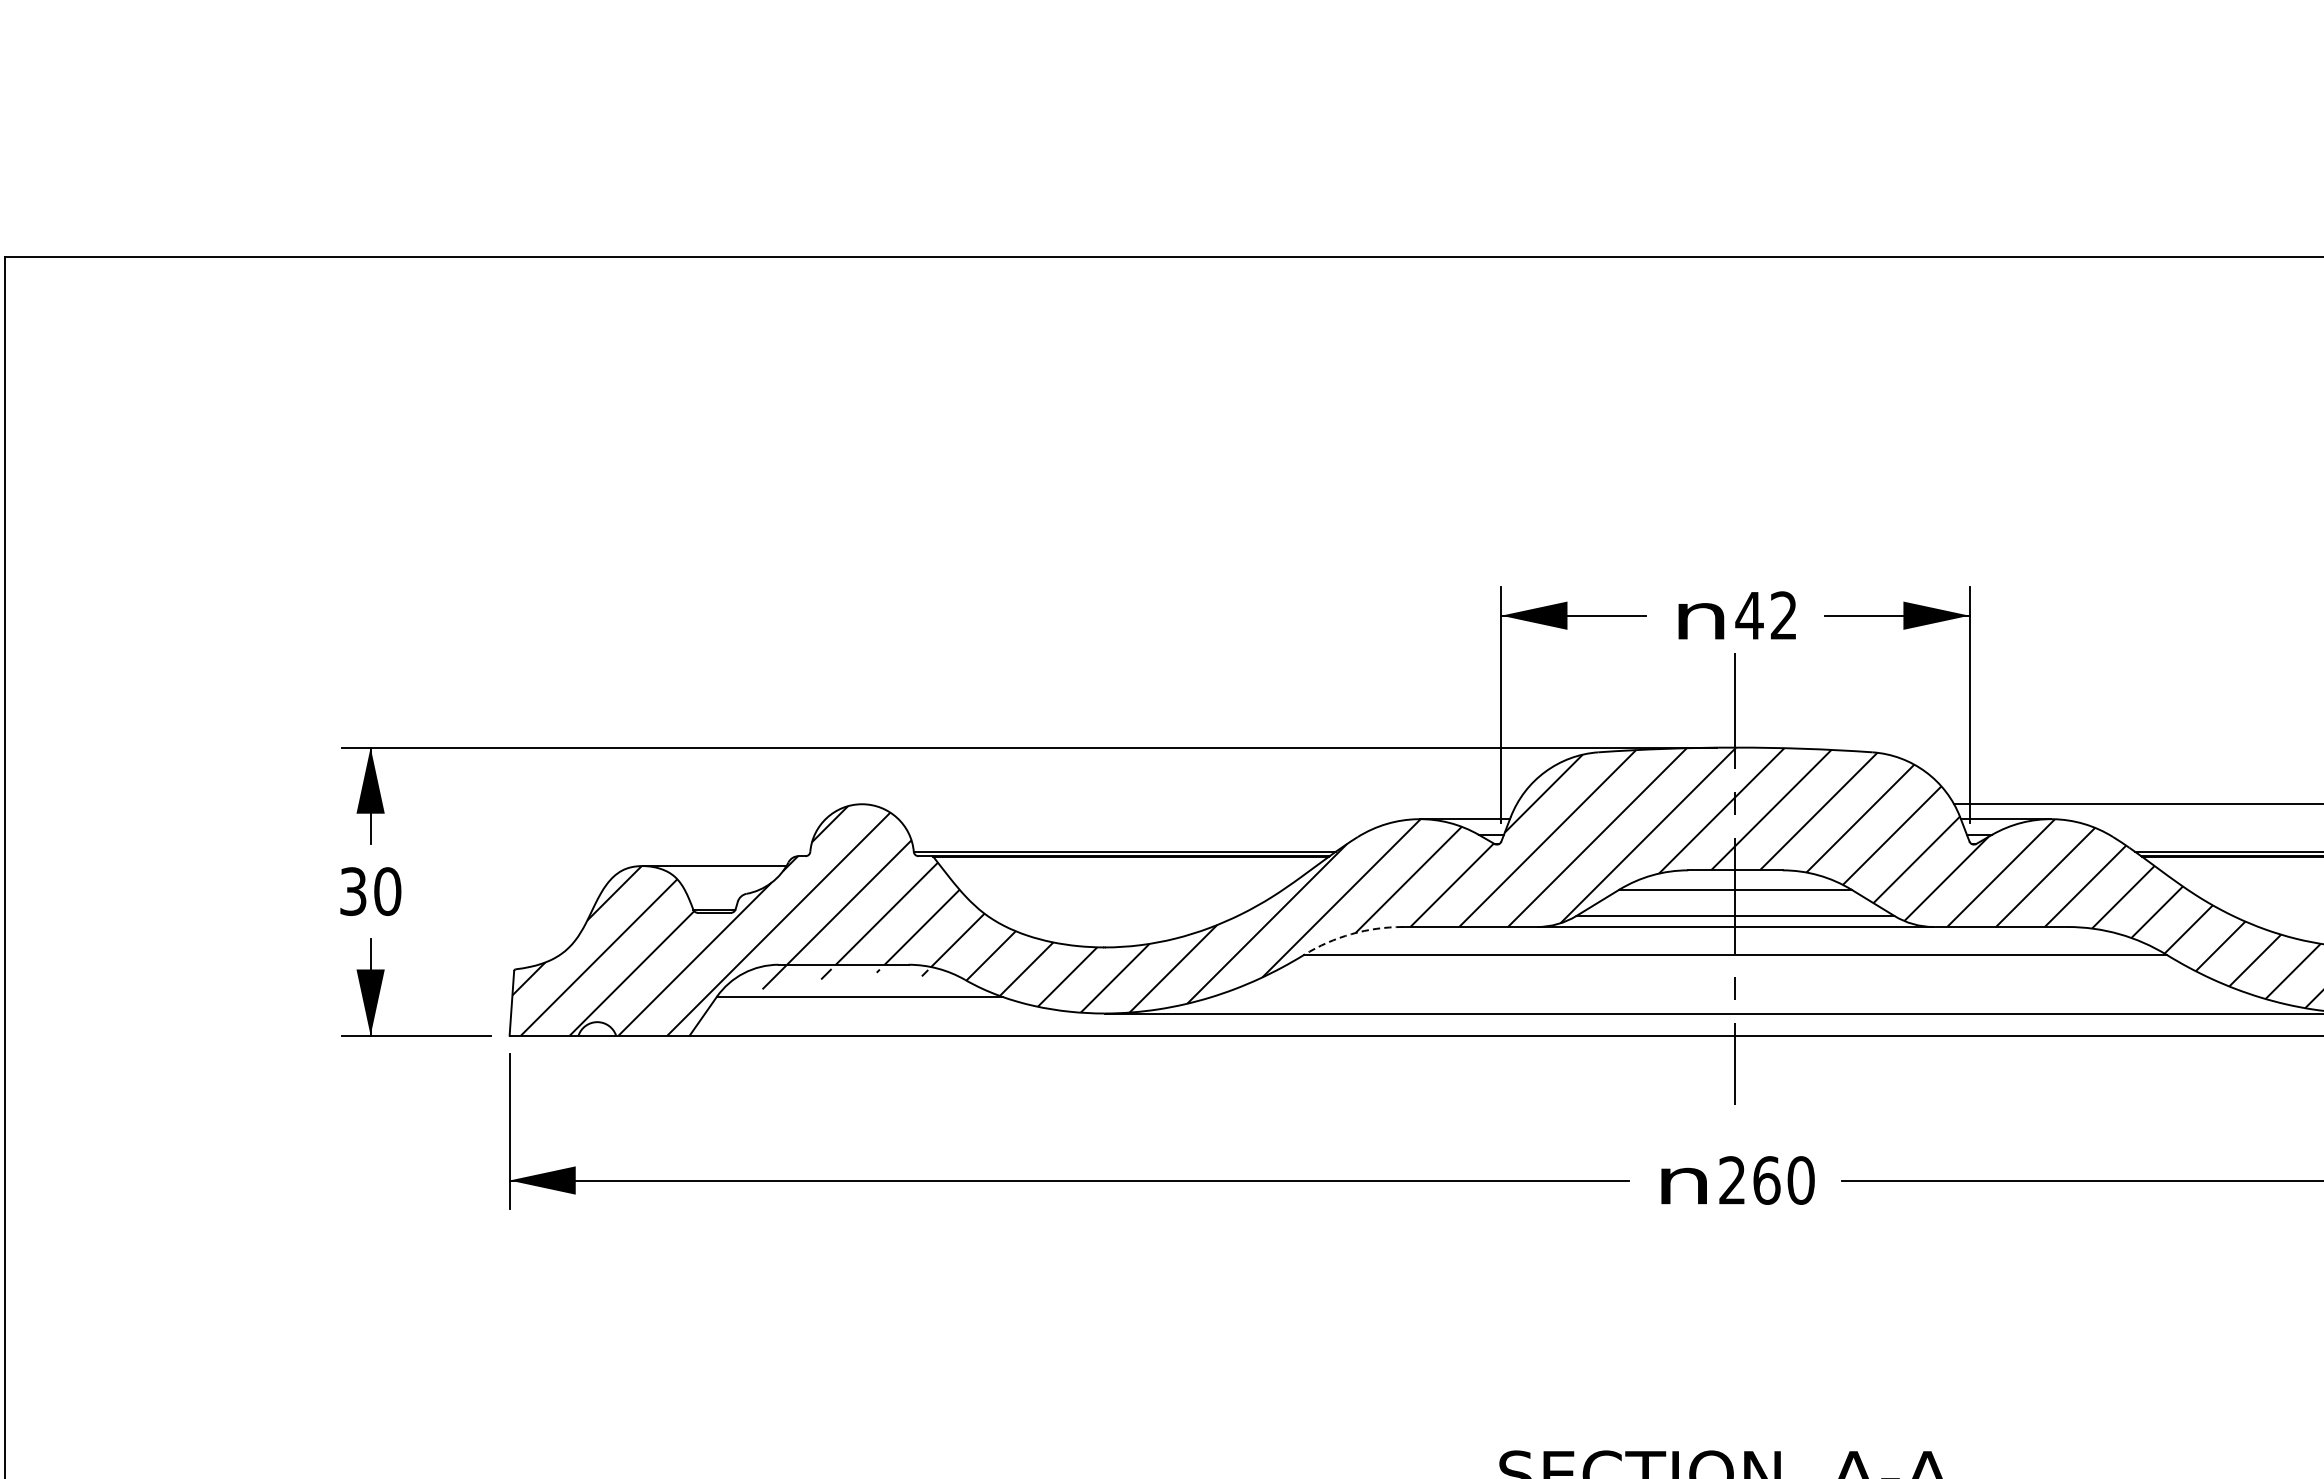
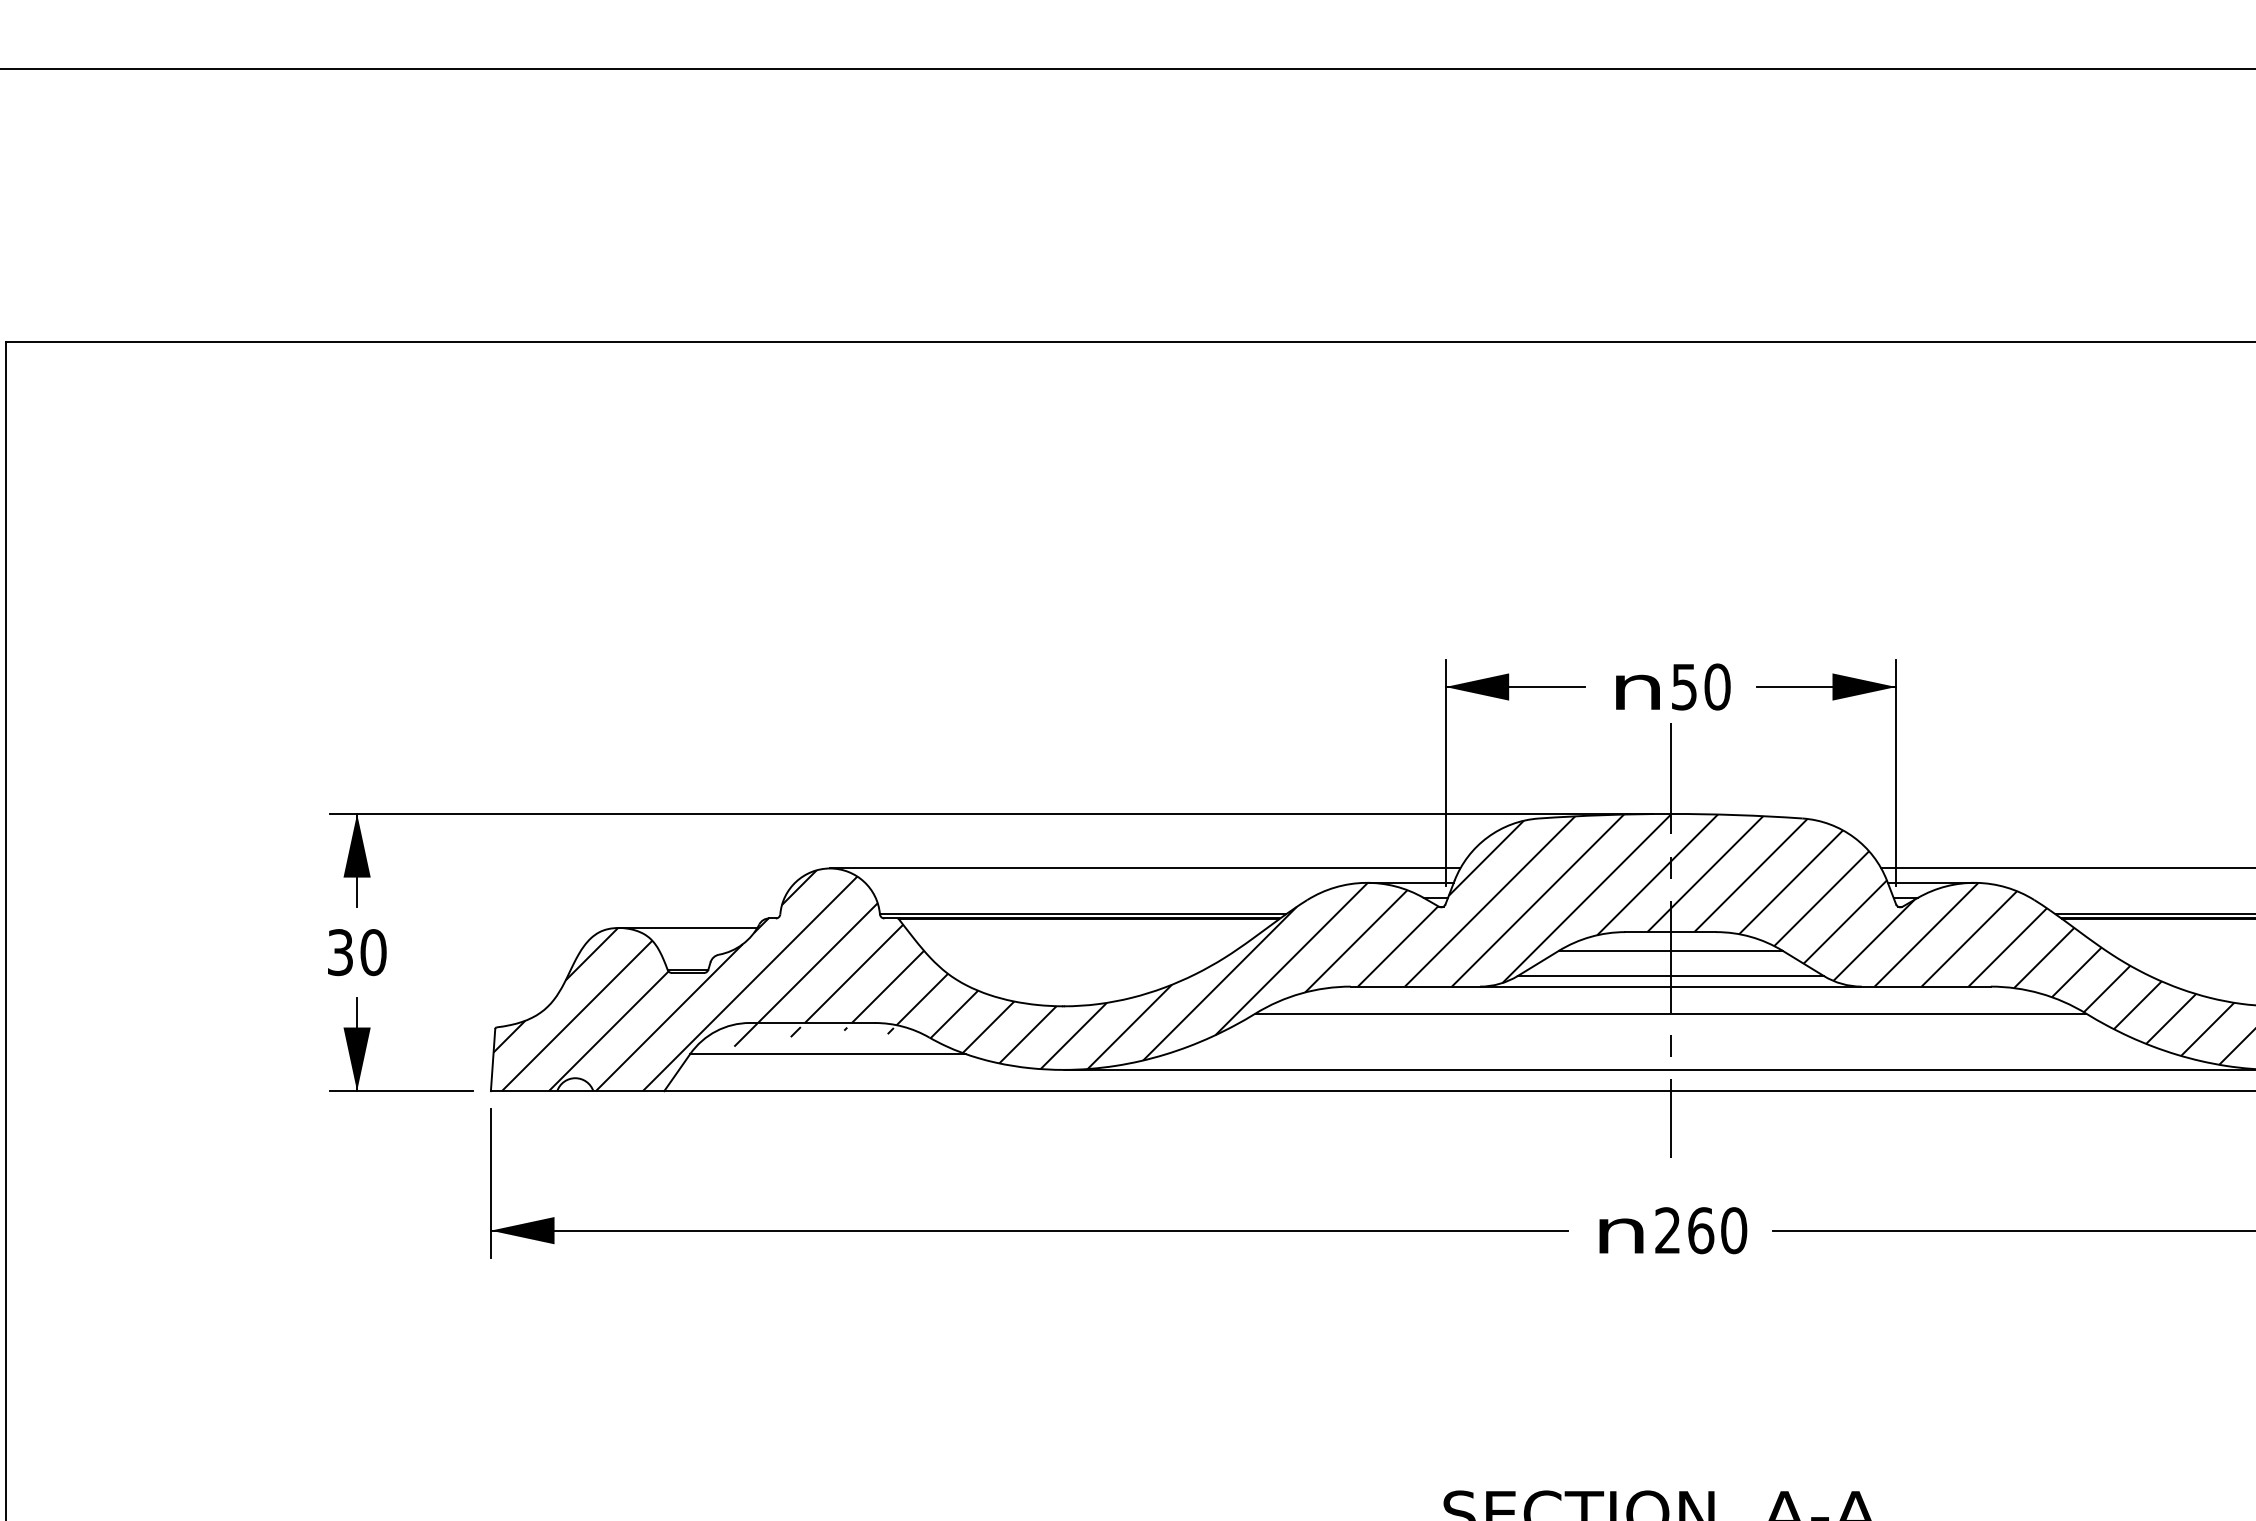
text: (1766, 615) -> (1700, 686), 42 -> 50
line: (1189, 804) -> (1145, 868), added
arc: (1351, 934) -> (1301, 993), dashed -> solid

